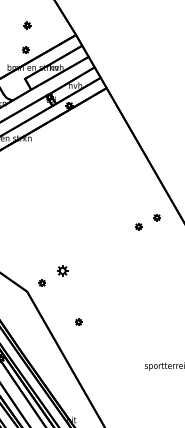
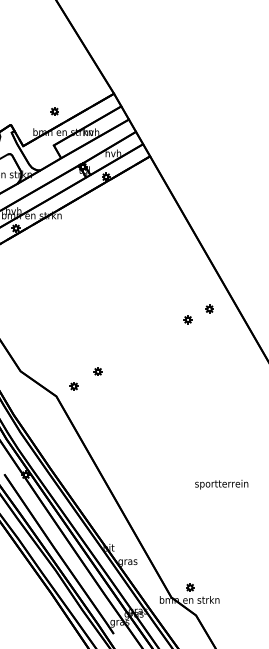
part: (27, 25) -> (56, 82), removed
part: (62, 270) -> (97, 371), size x0.62
part: (78, 322) -> (116, 432), removed

